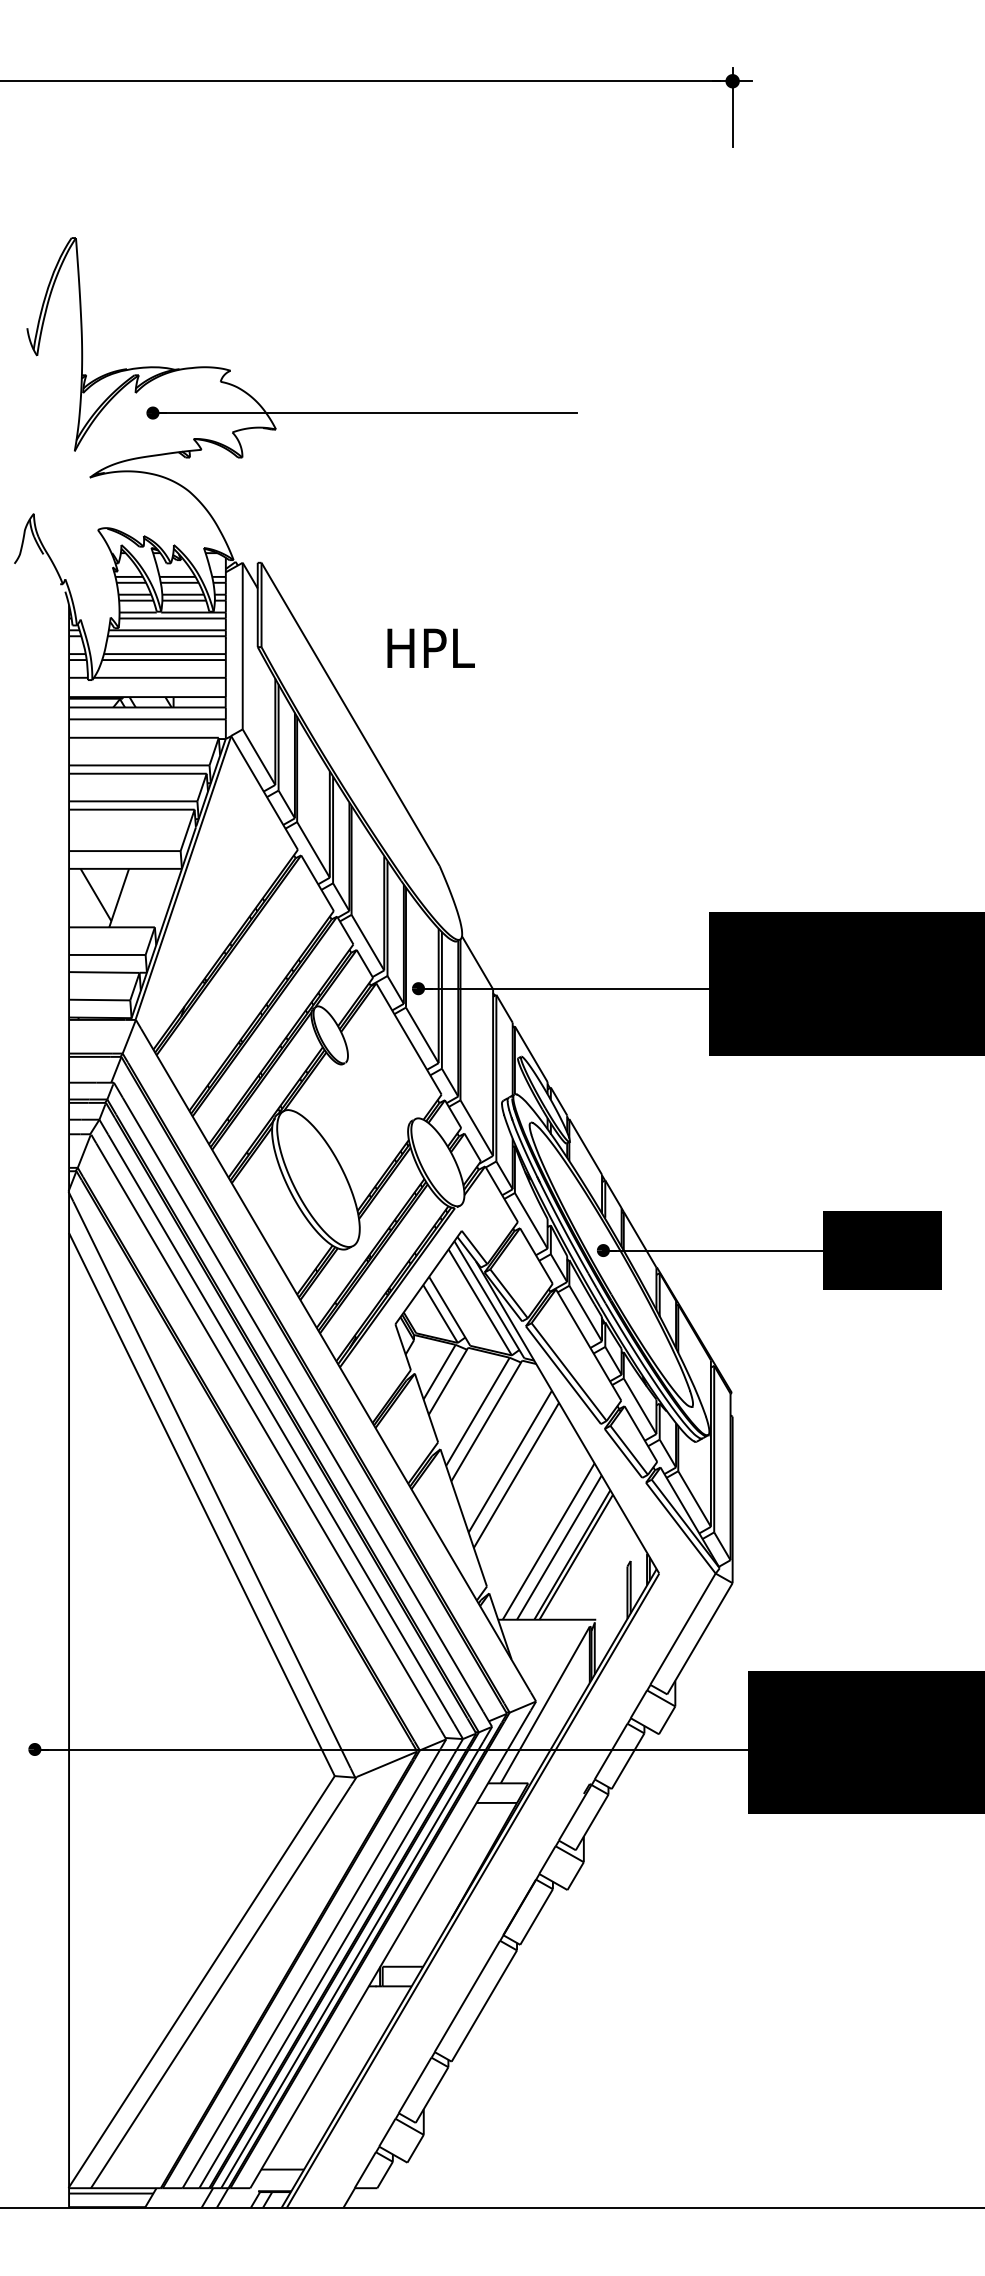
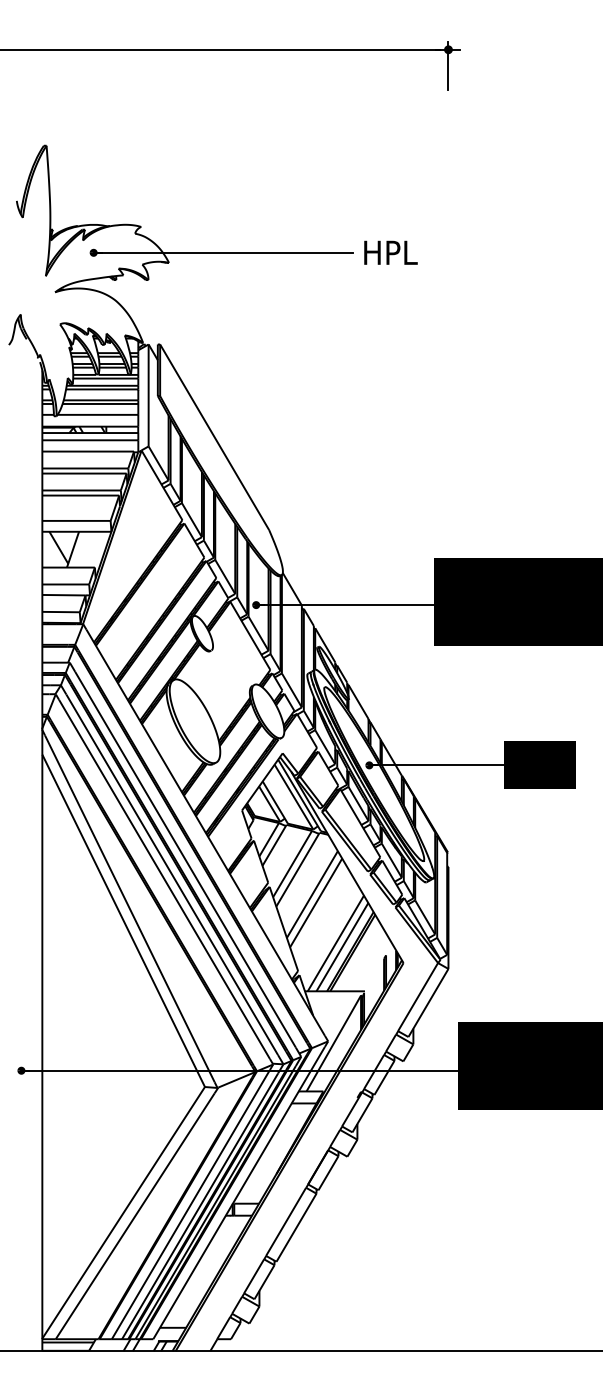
text: (430, 647) -> (390, 252), moved

